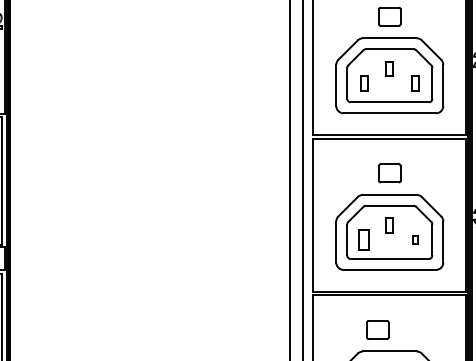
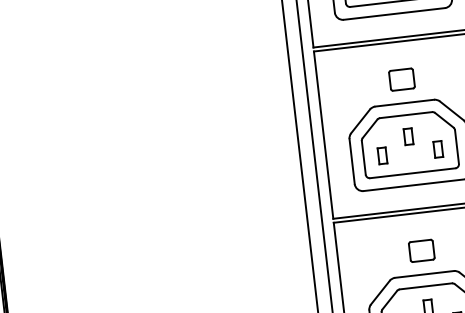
part: (364, 239) -> (382, 155), size x0.71
part: (415, 239) -> (438, 148), size x1.67
part: (377, 329) -> (421, 250), moved

